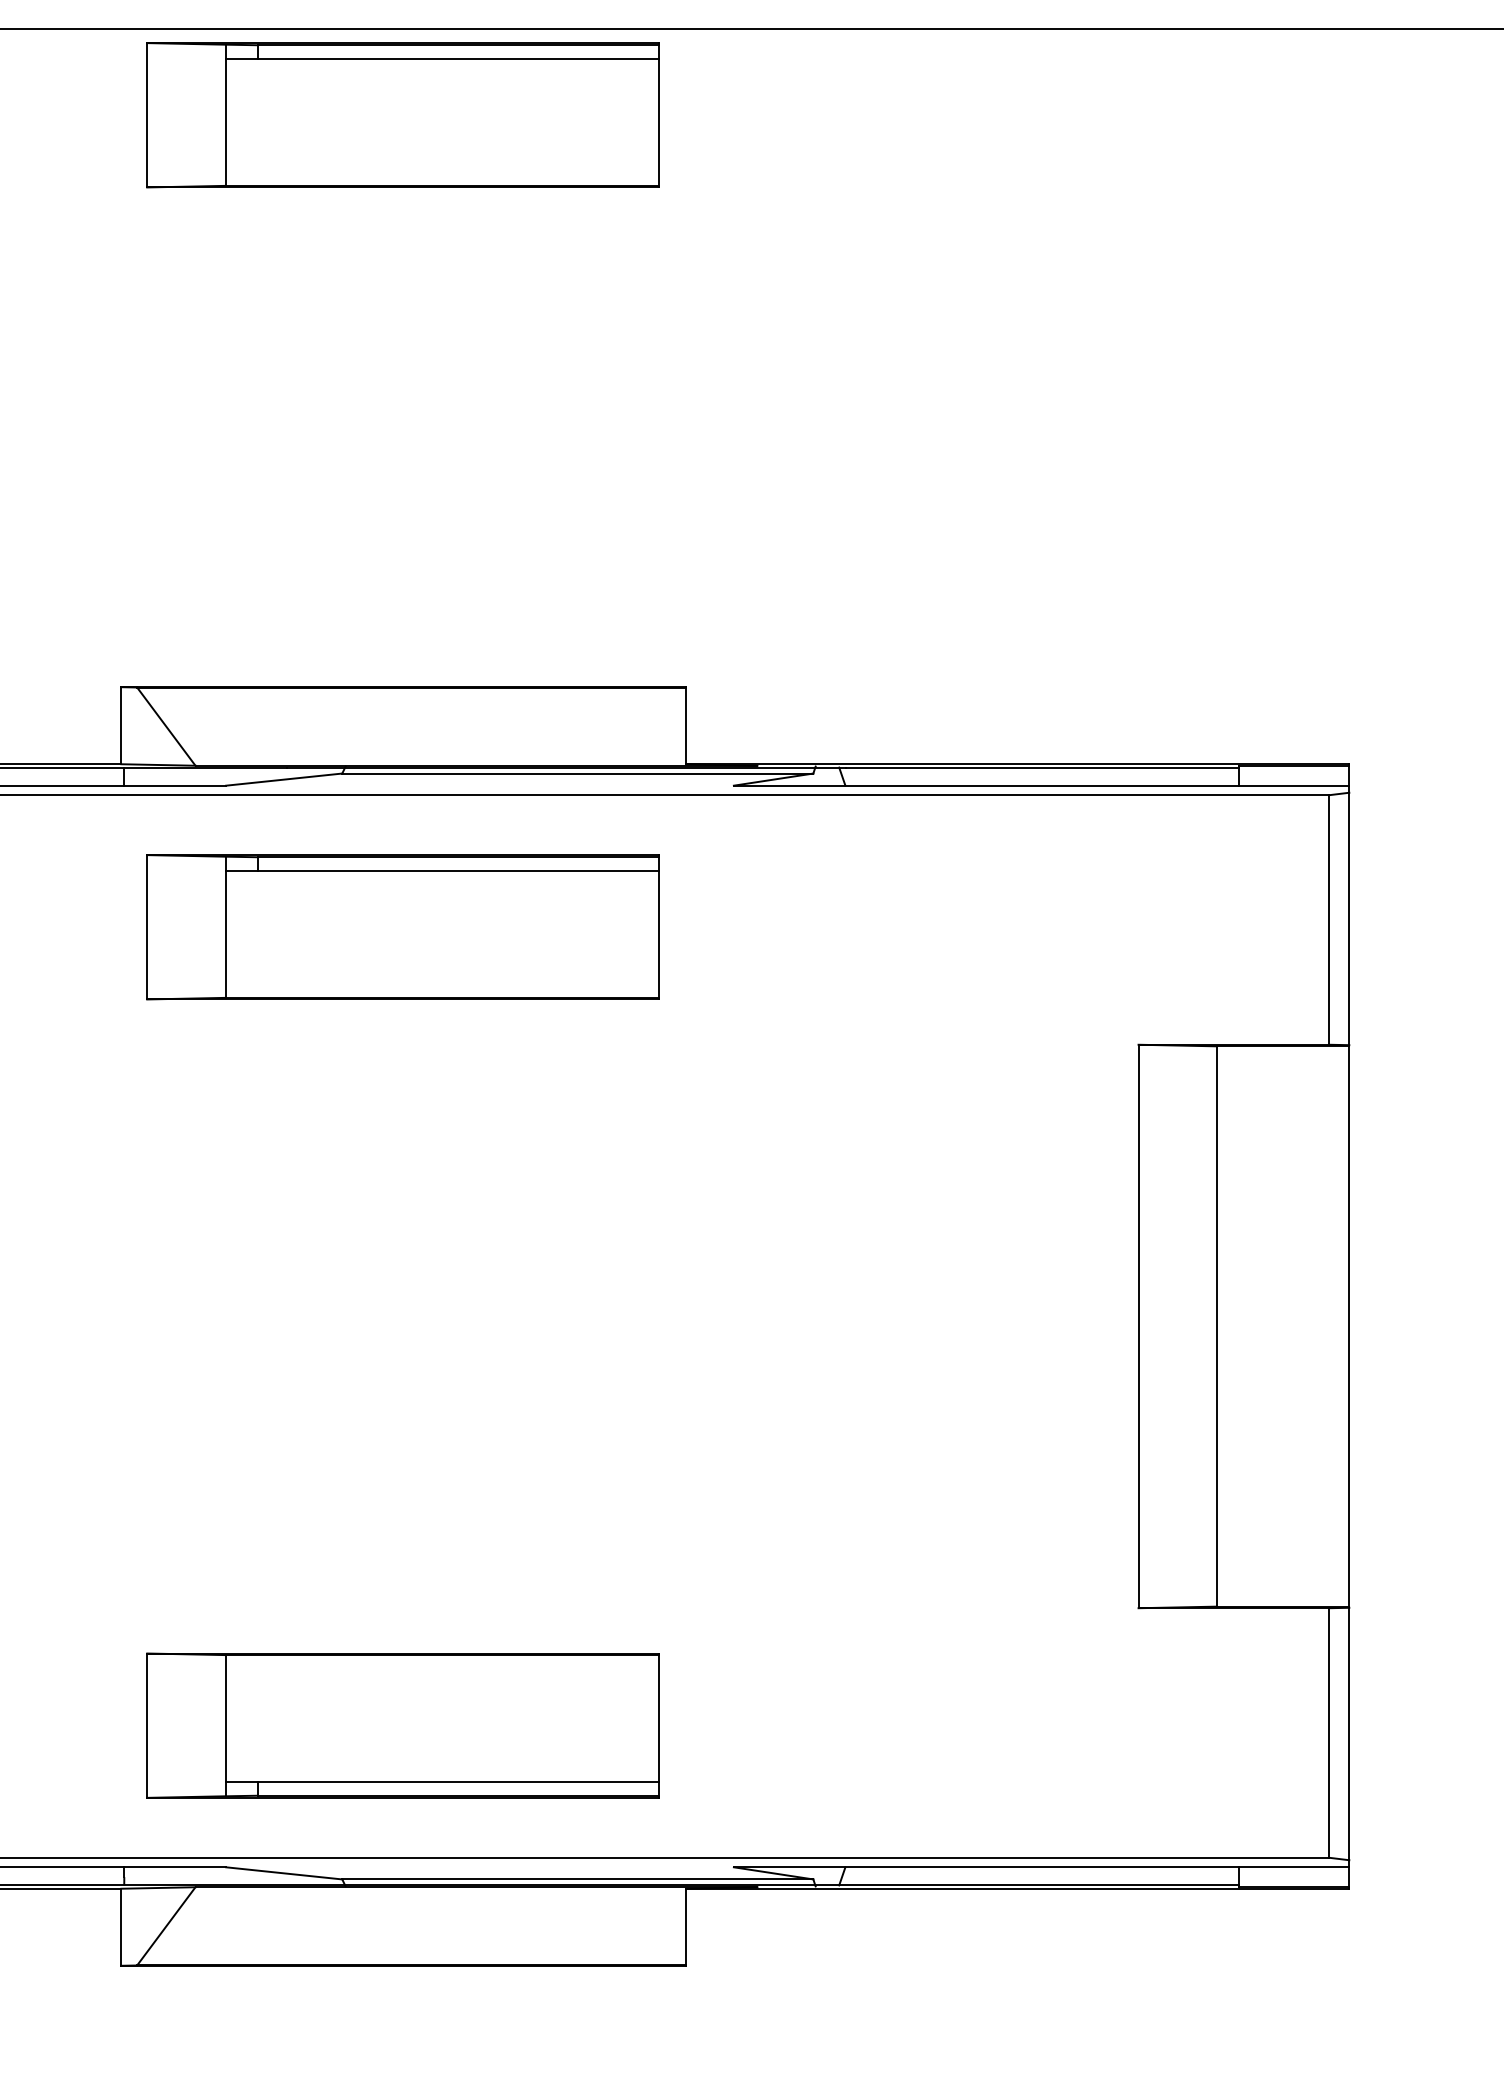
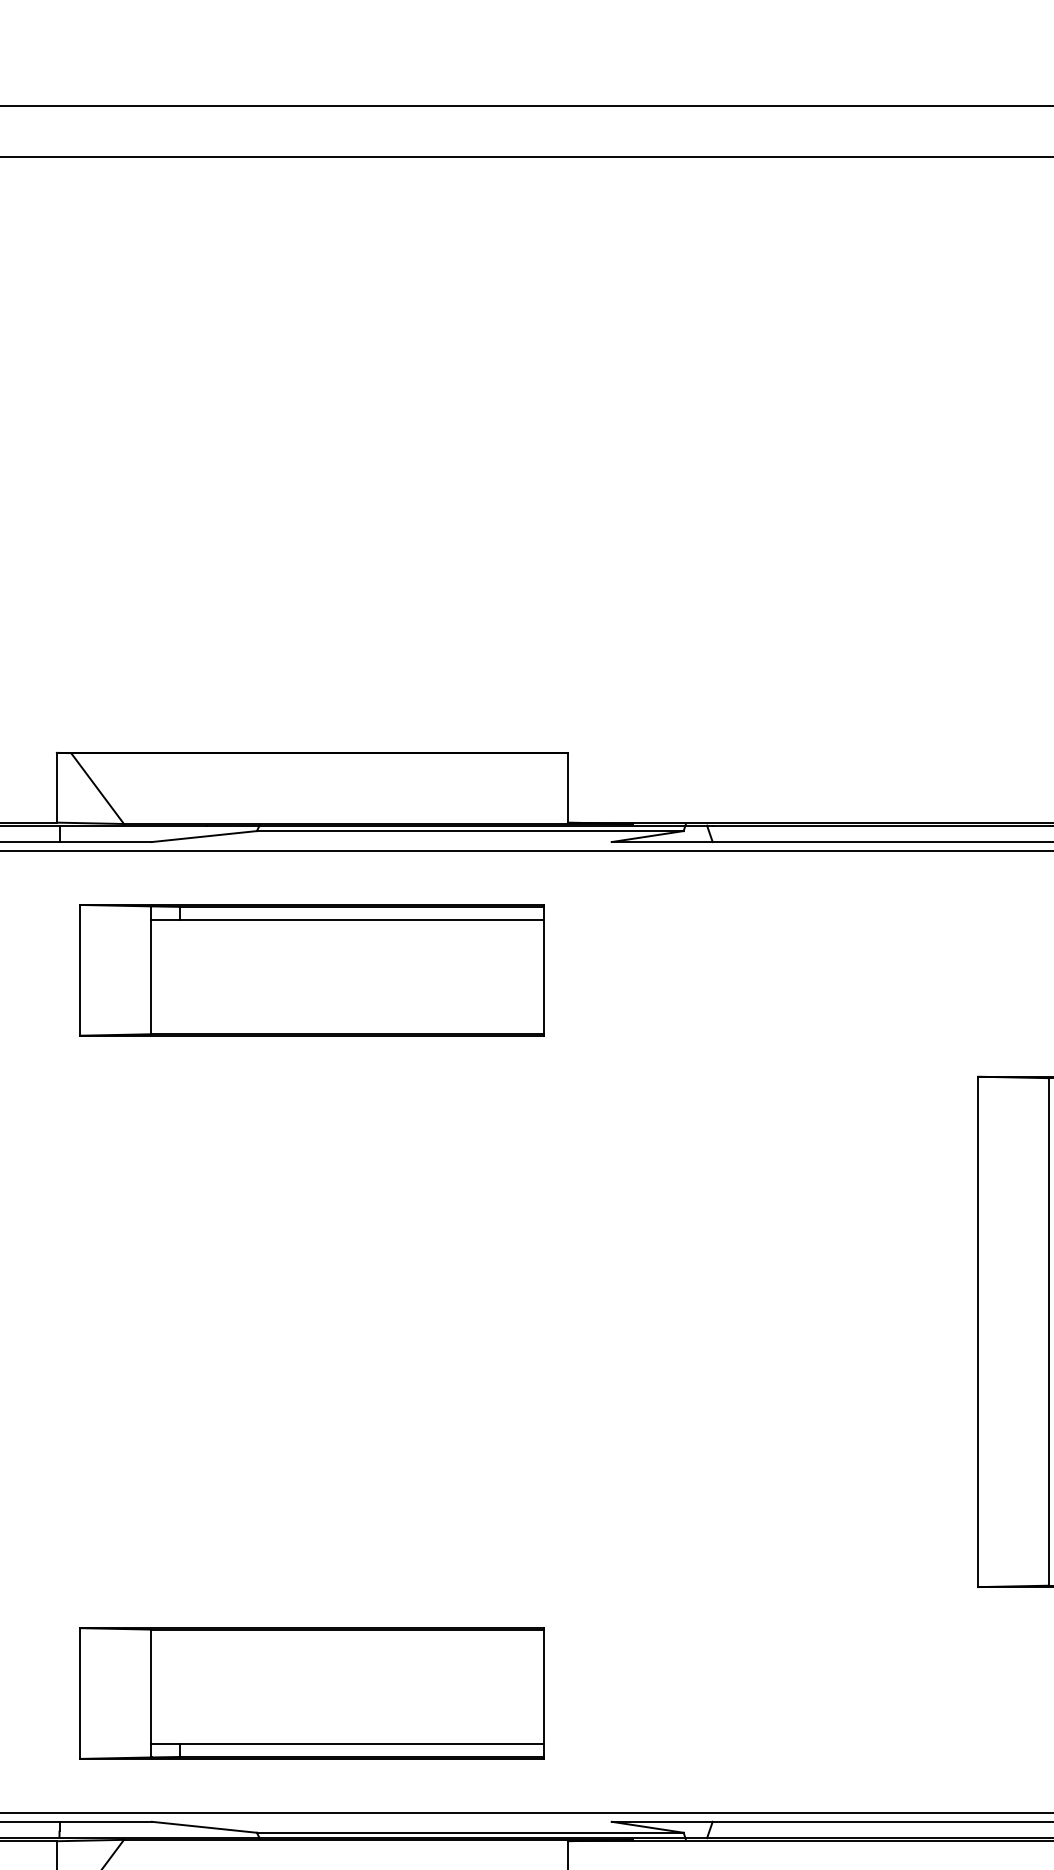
part: (402, 115) -> (311, 235), removed

